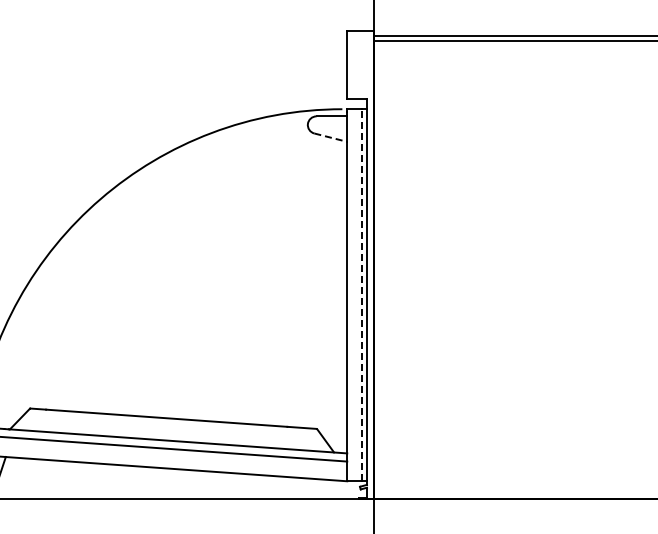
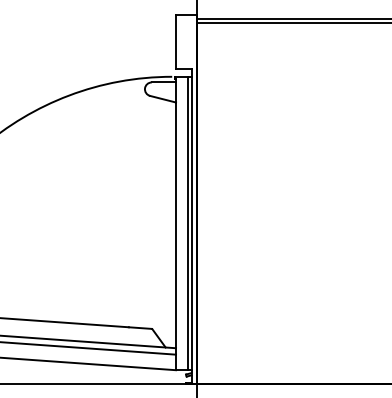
line: (330, 137) -> (162, 99), dashed -> solid
line: (362, 295) -> (188, 223), dashed -> solid

